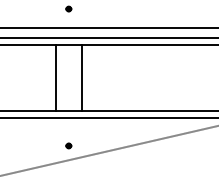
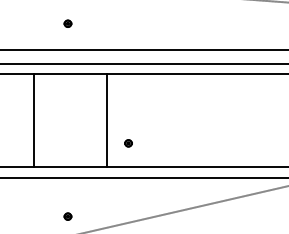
line: (56, 77) -> (35, 120), moved
line: (81, 77) -> (106, 120), moved
part: (111, 93) -> (128, 142), added

